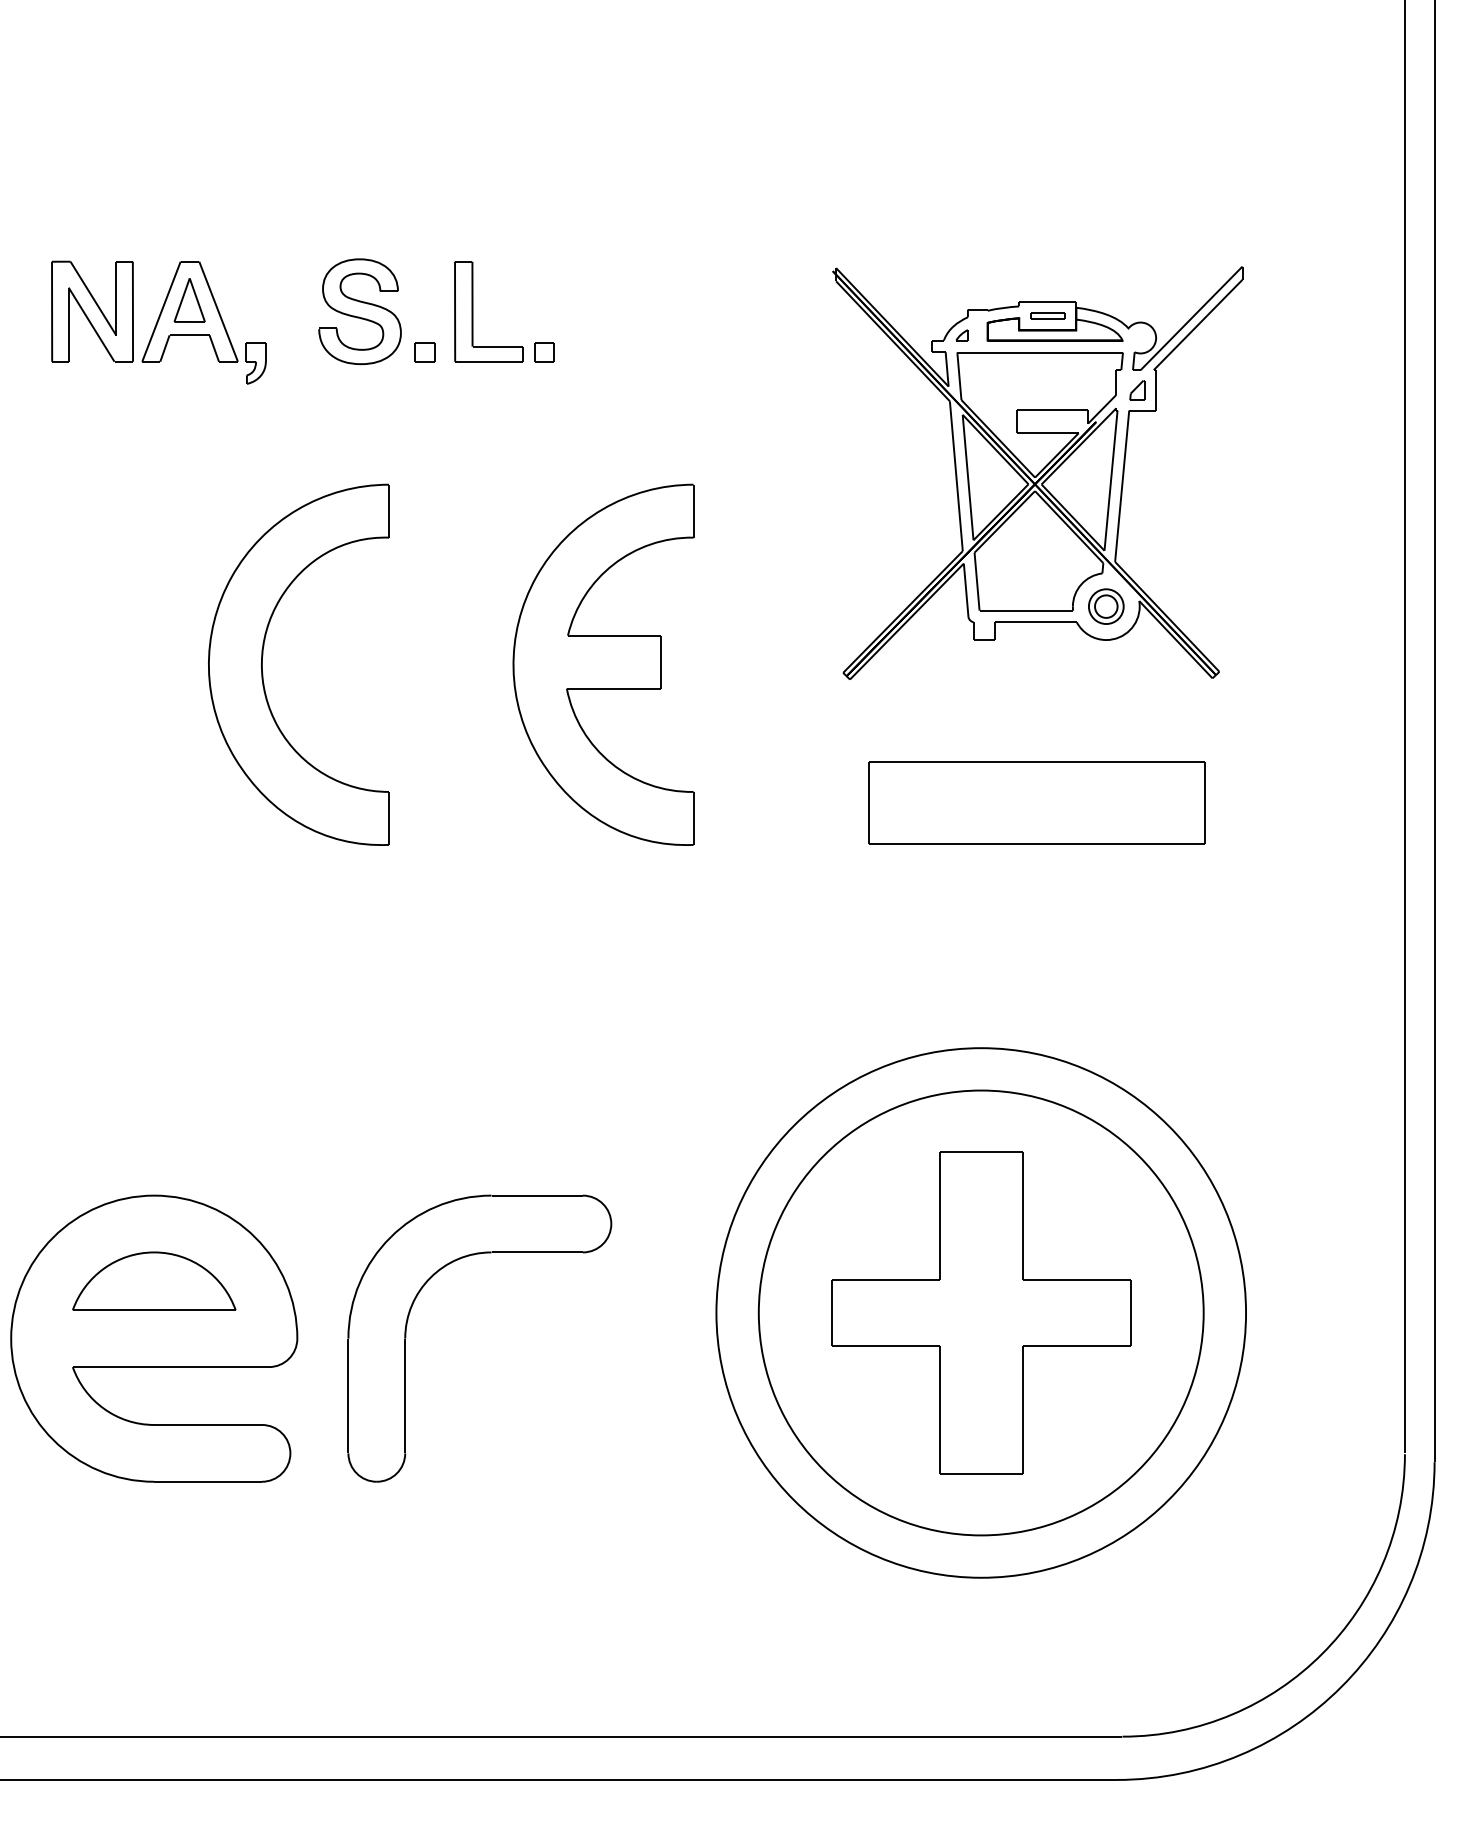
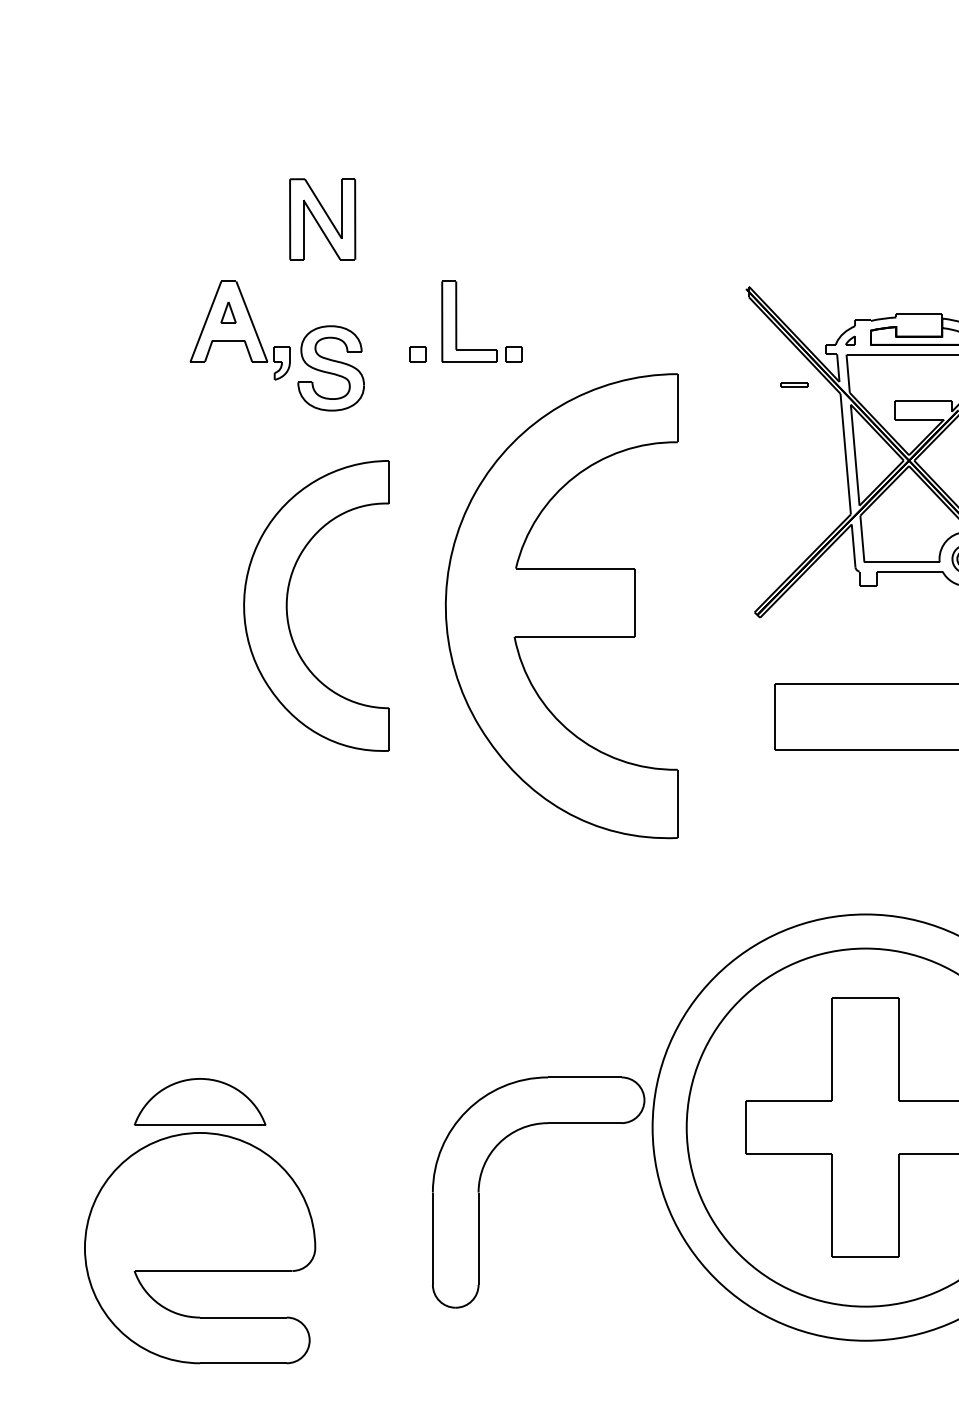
part: (189, 300) -> (228, 312), size x0.6
part: (92, 311) -> (322, 219), moved
part: (359, 311) -> (330, 368), moved
part: (1047, 315) -> (794, 384), moved
part: (603, 664) -> (561, 605), size x1.6
part: (154, 1338) -> (200, 1247), moved
part: (406, 1338) -> (479, 1192), moved

